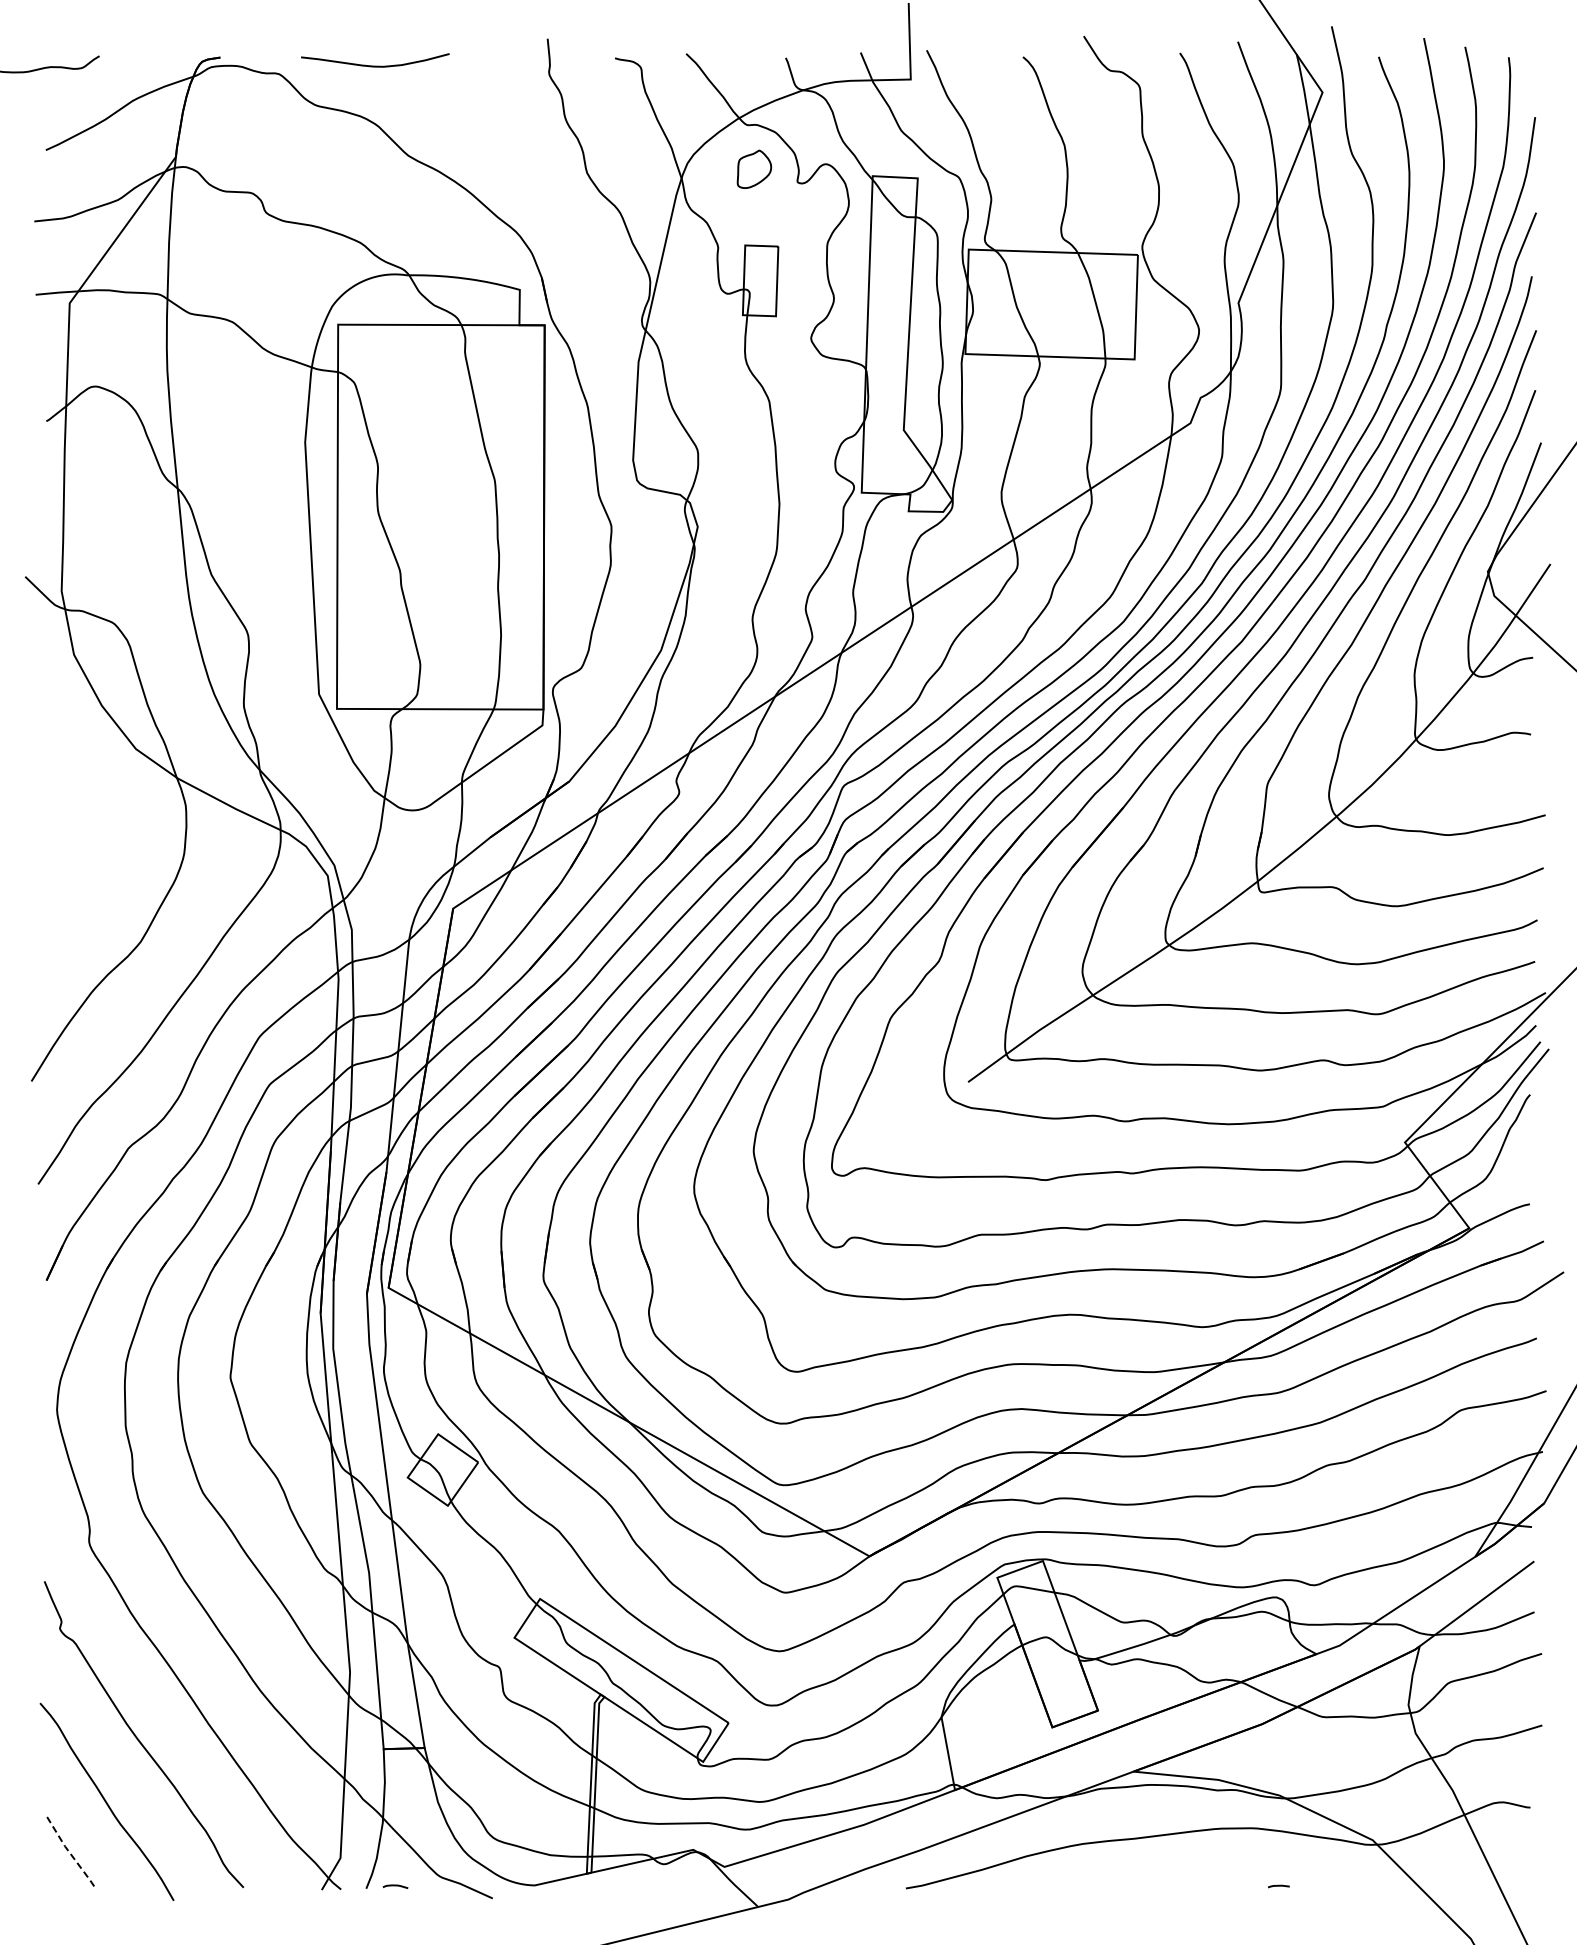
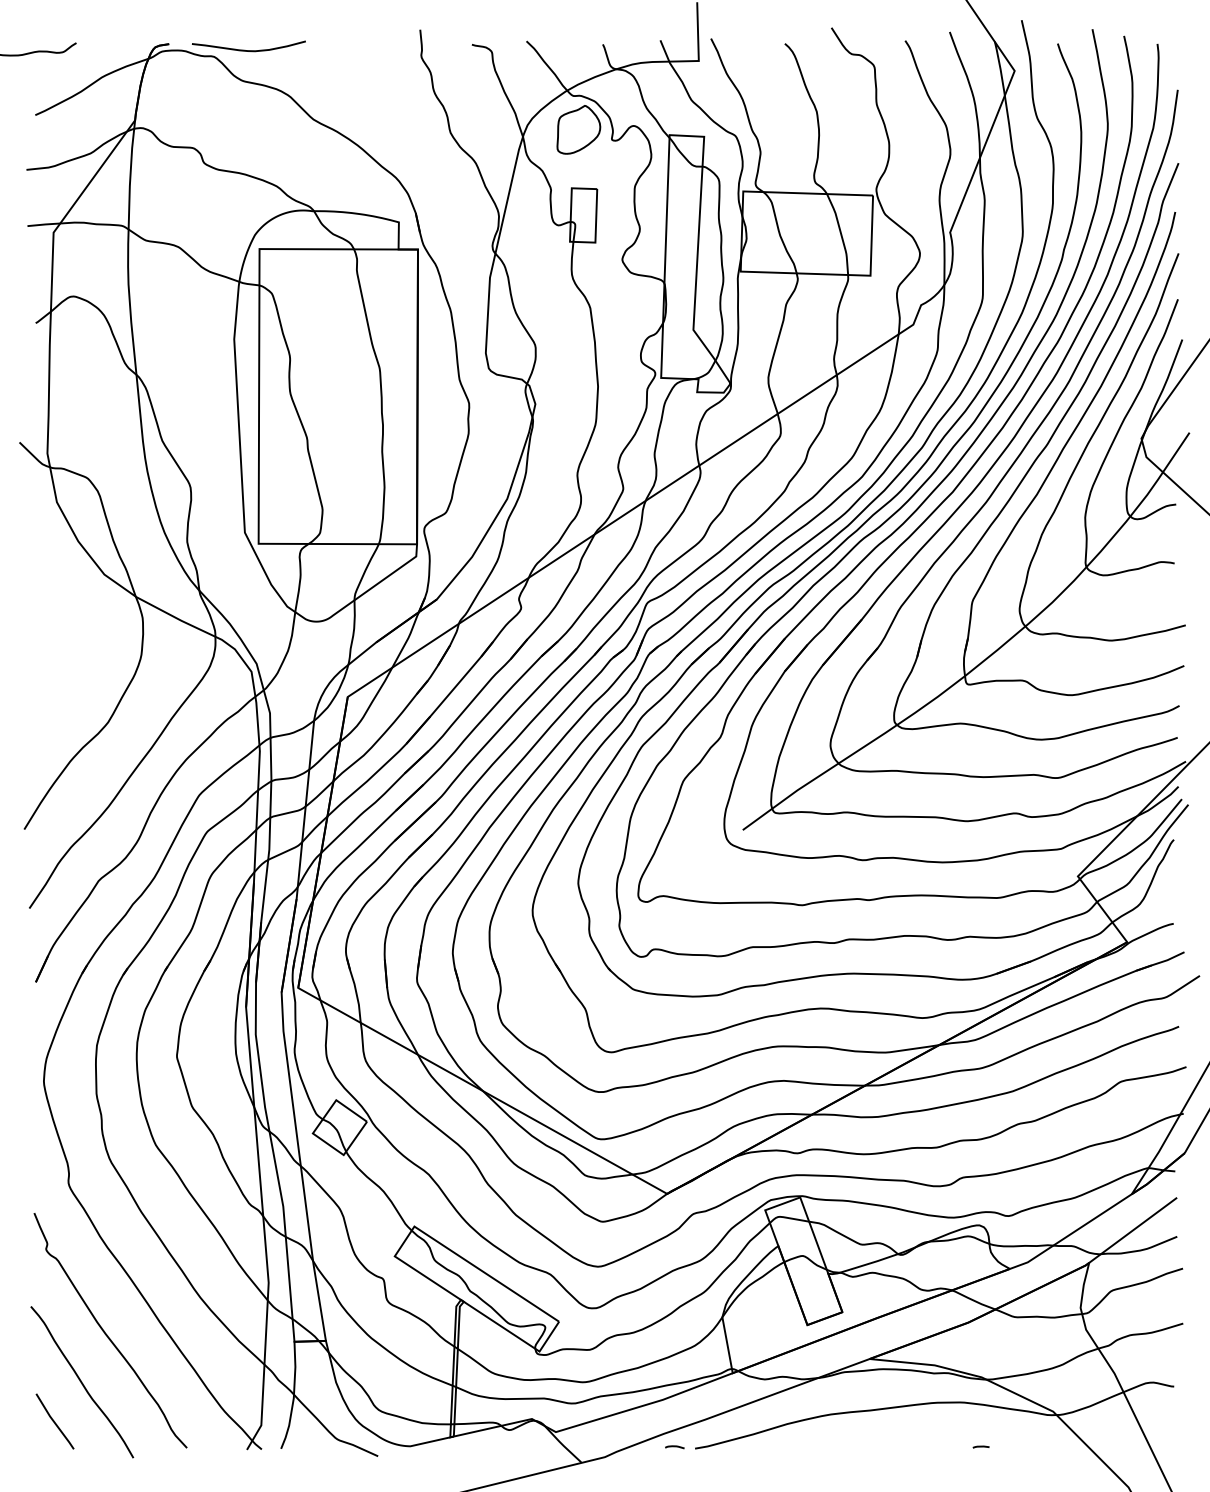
curve: (375, 65) -> (249, 50), moved
part: (754, 169) -> (578, 130), size x1.67
line: (70, 1854) -> (54, 1422), dashed -> solid
curve: (395, 1886) -> (674, 1447), moved

